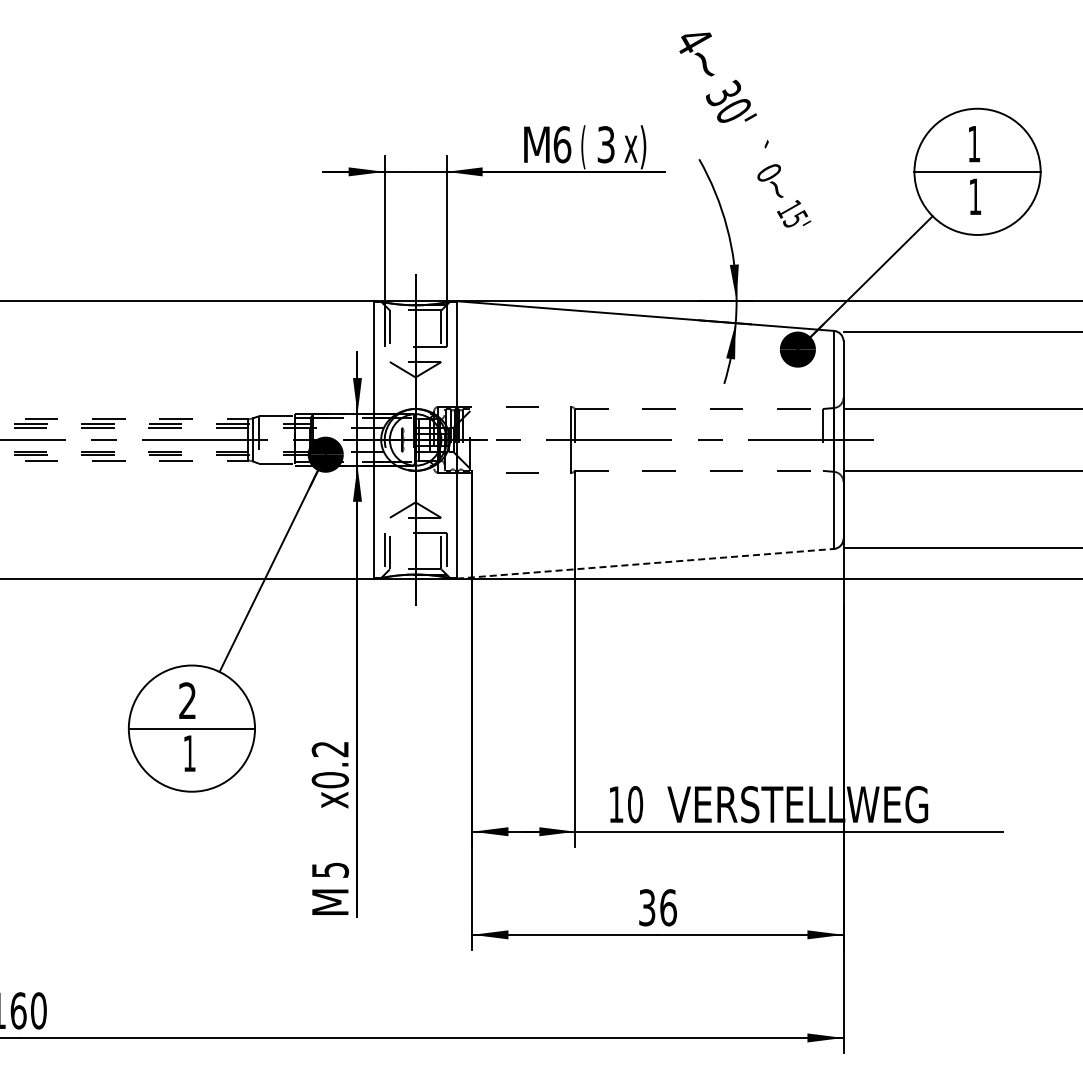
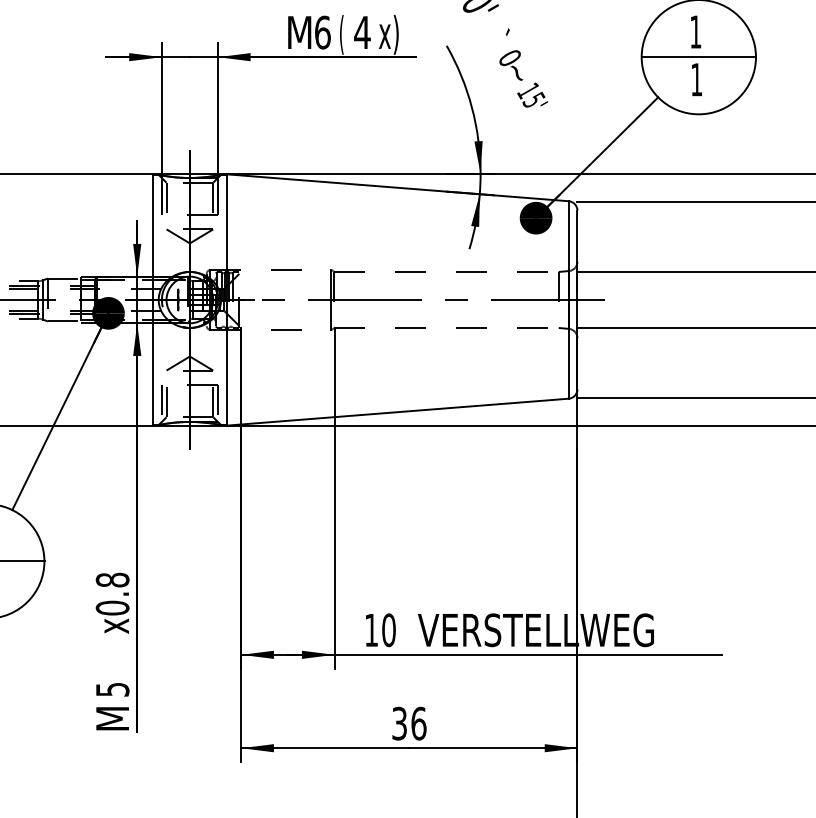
text: (605, 144) -> (361, 32), 3 -> 4
line: (645, 563) -> (398, 411), dashed -> solid
text: (329, 749) -> (111, 580), x0.2 -> x0.8

